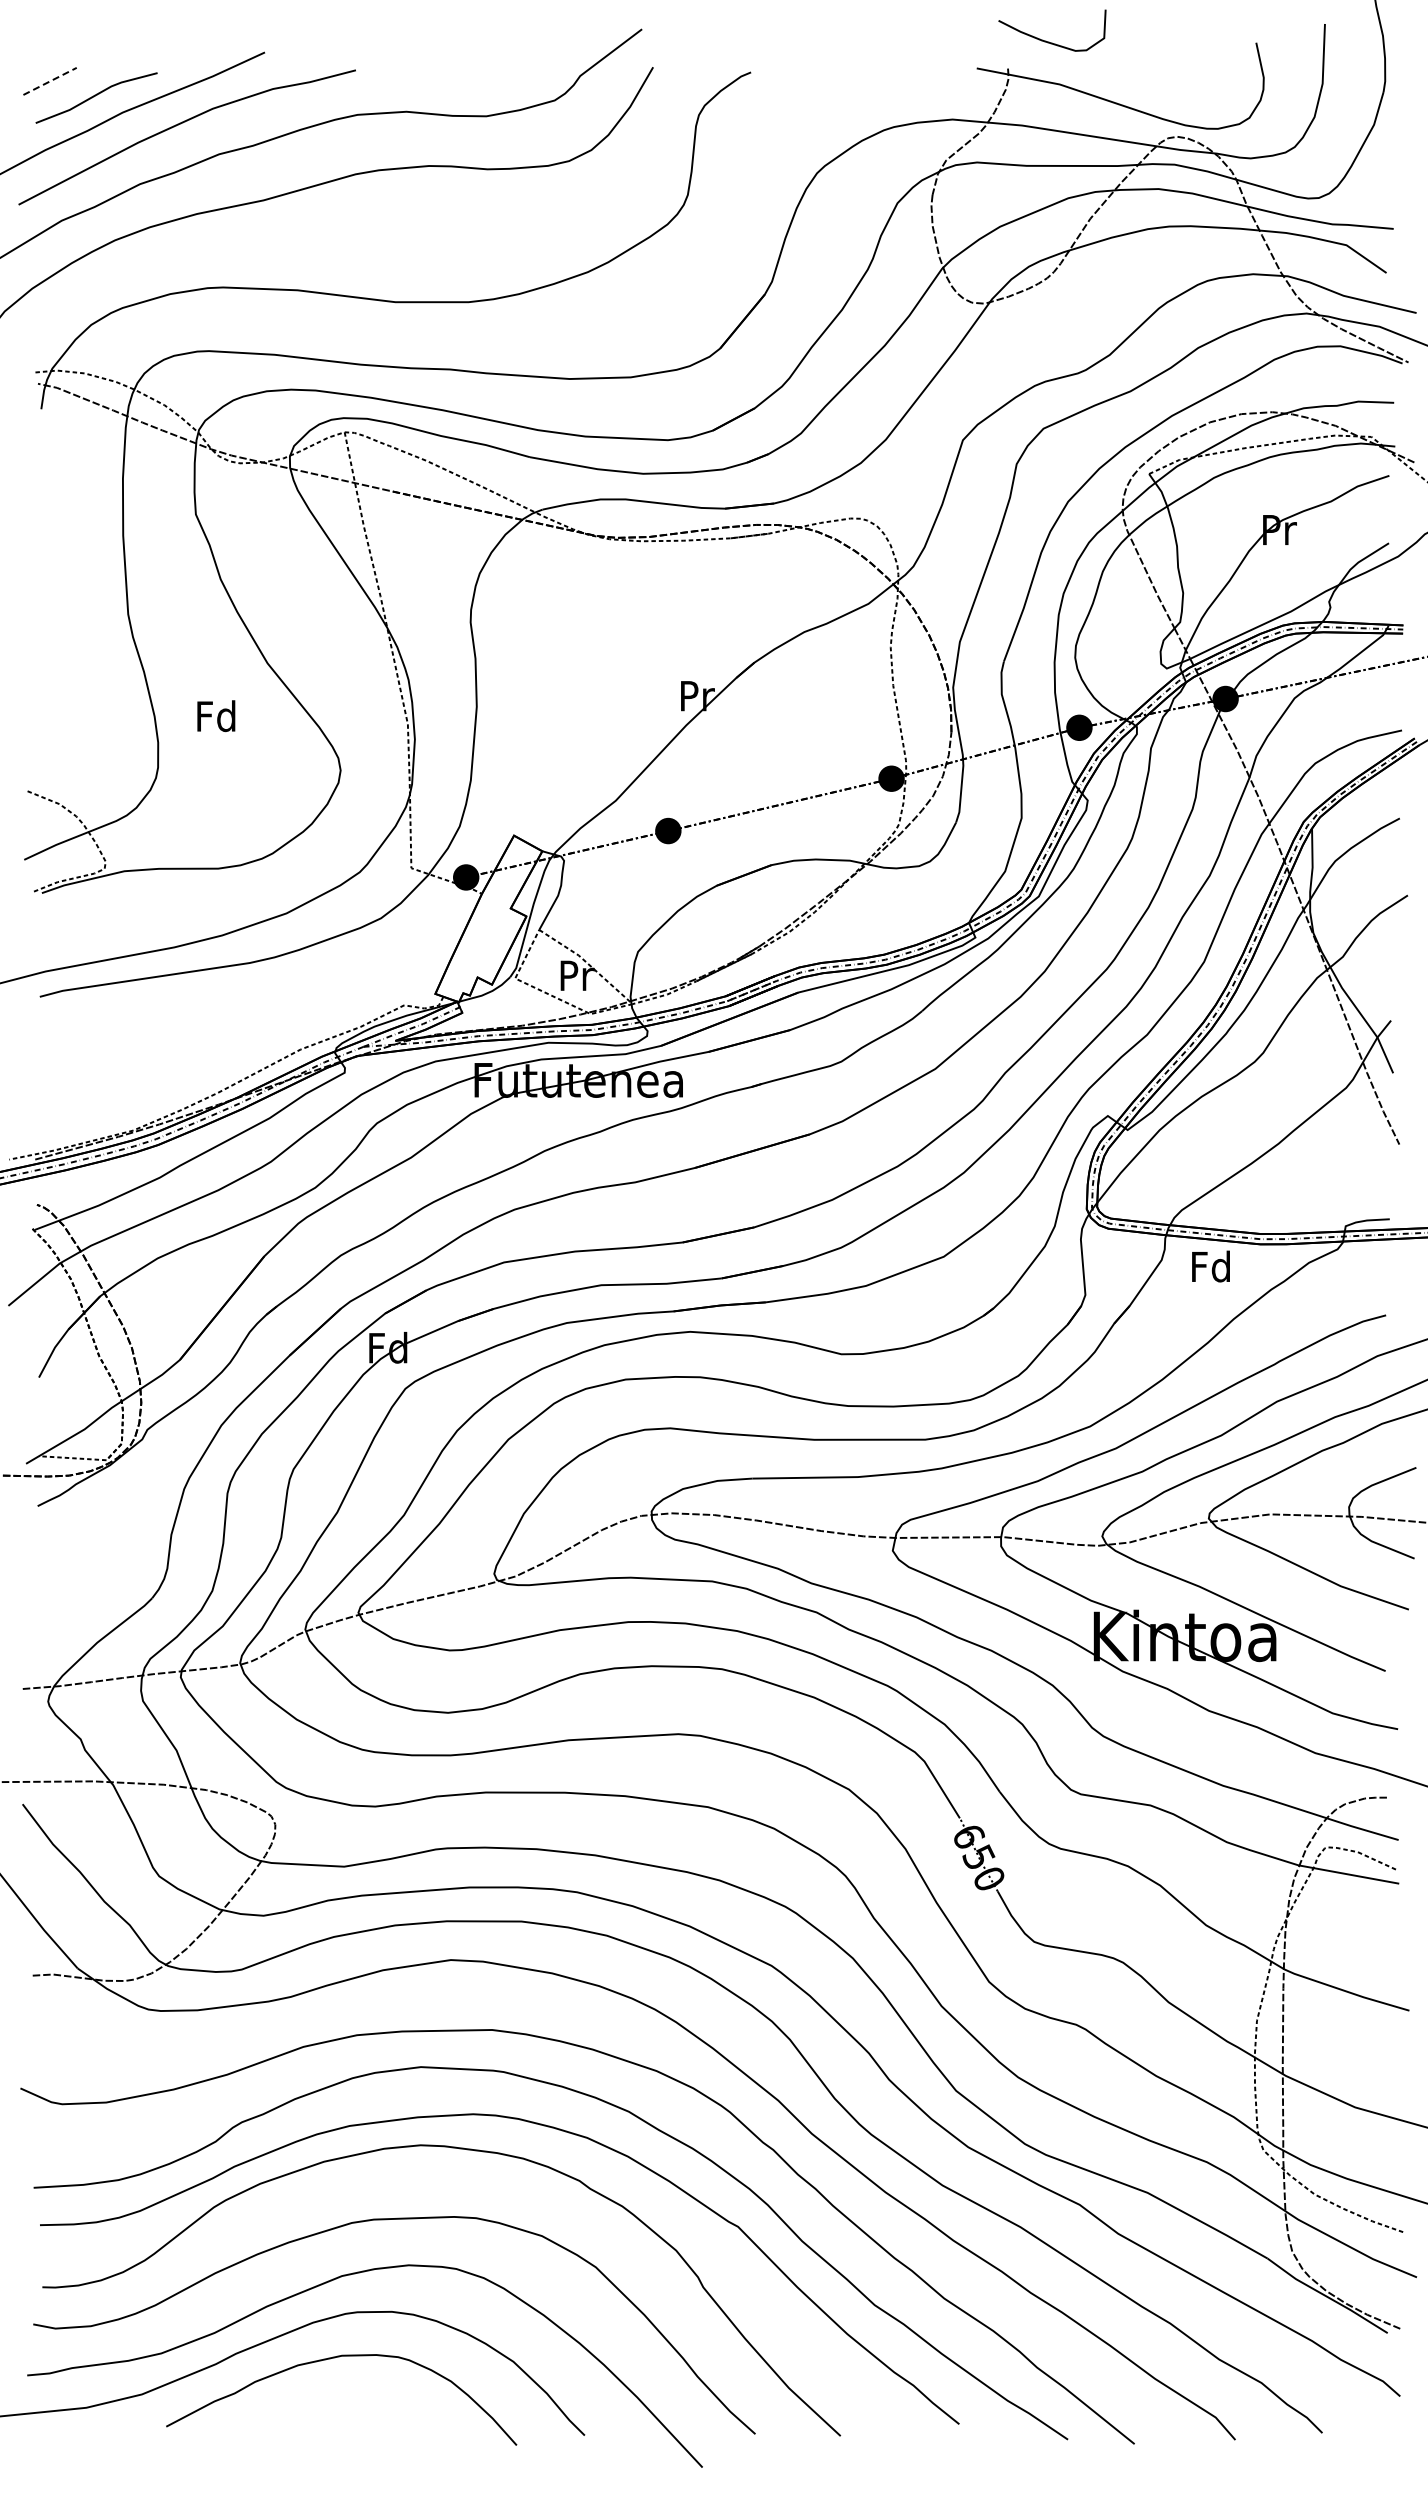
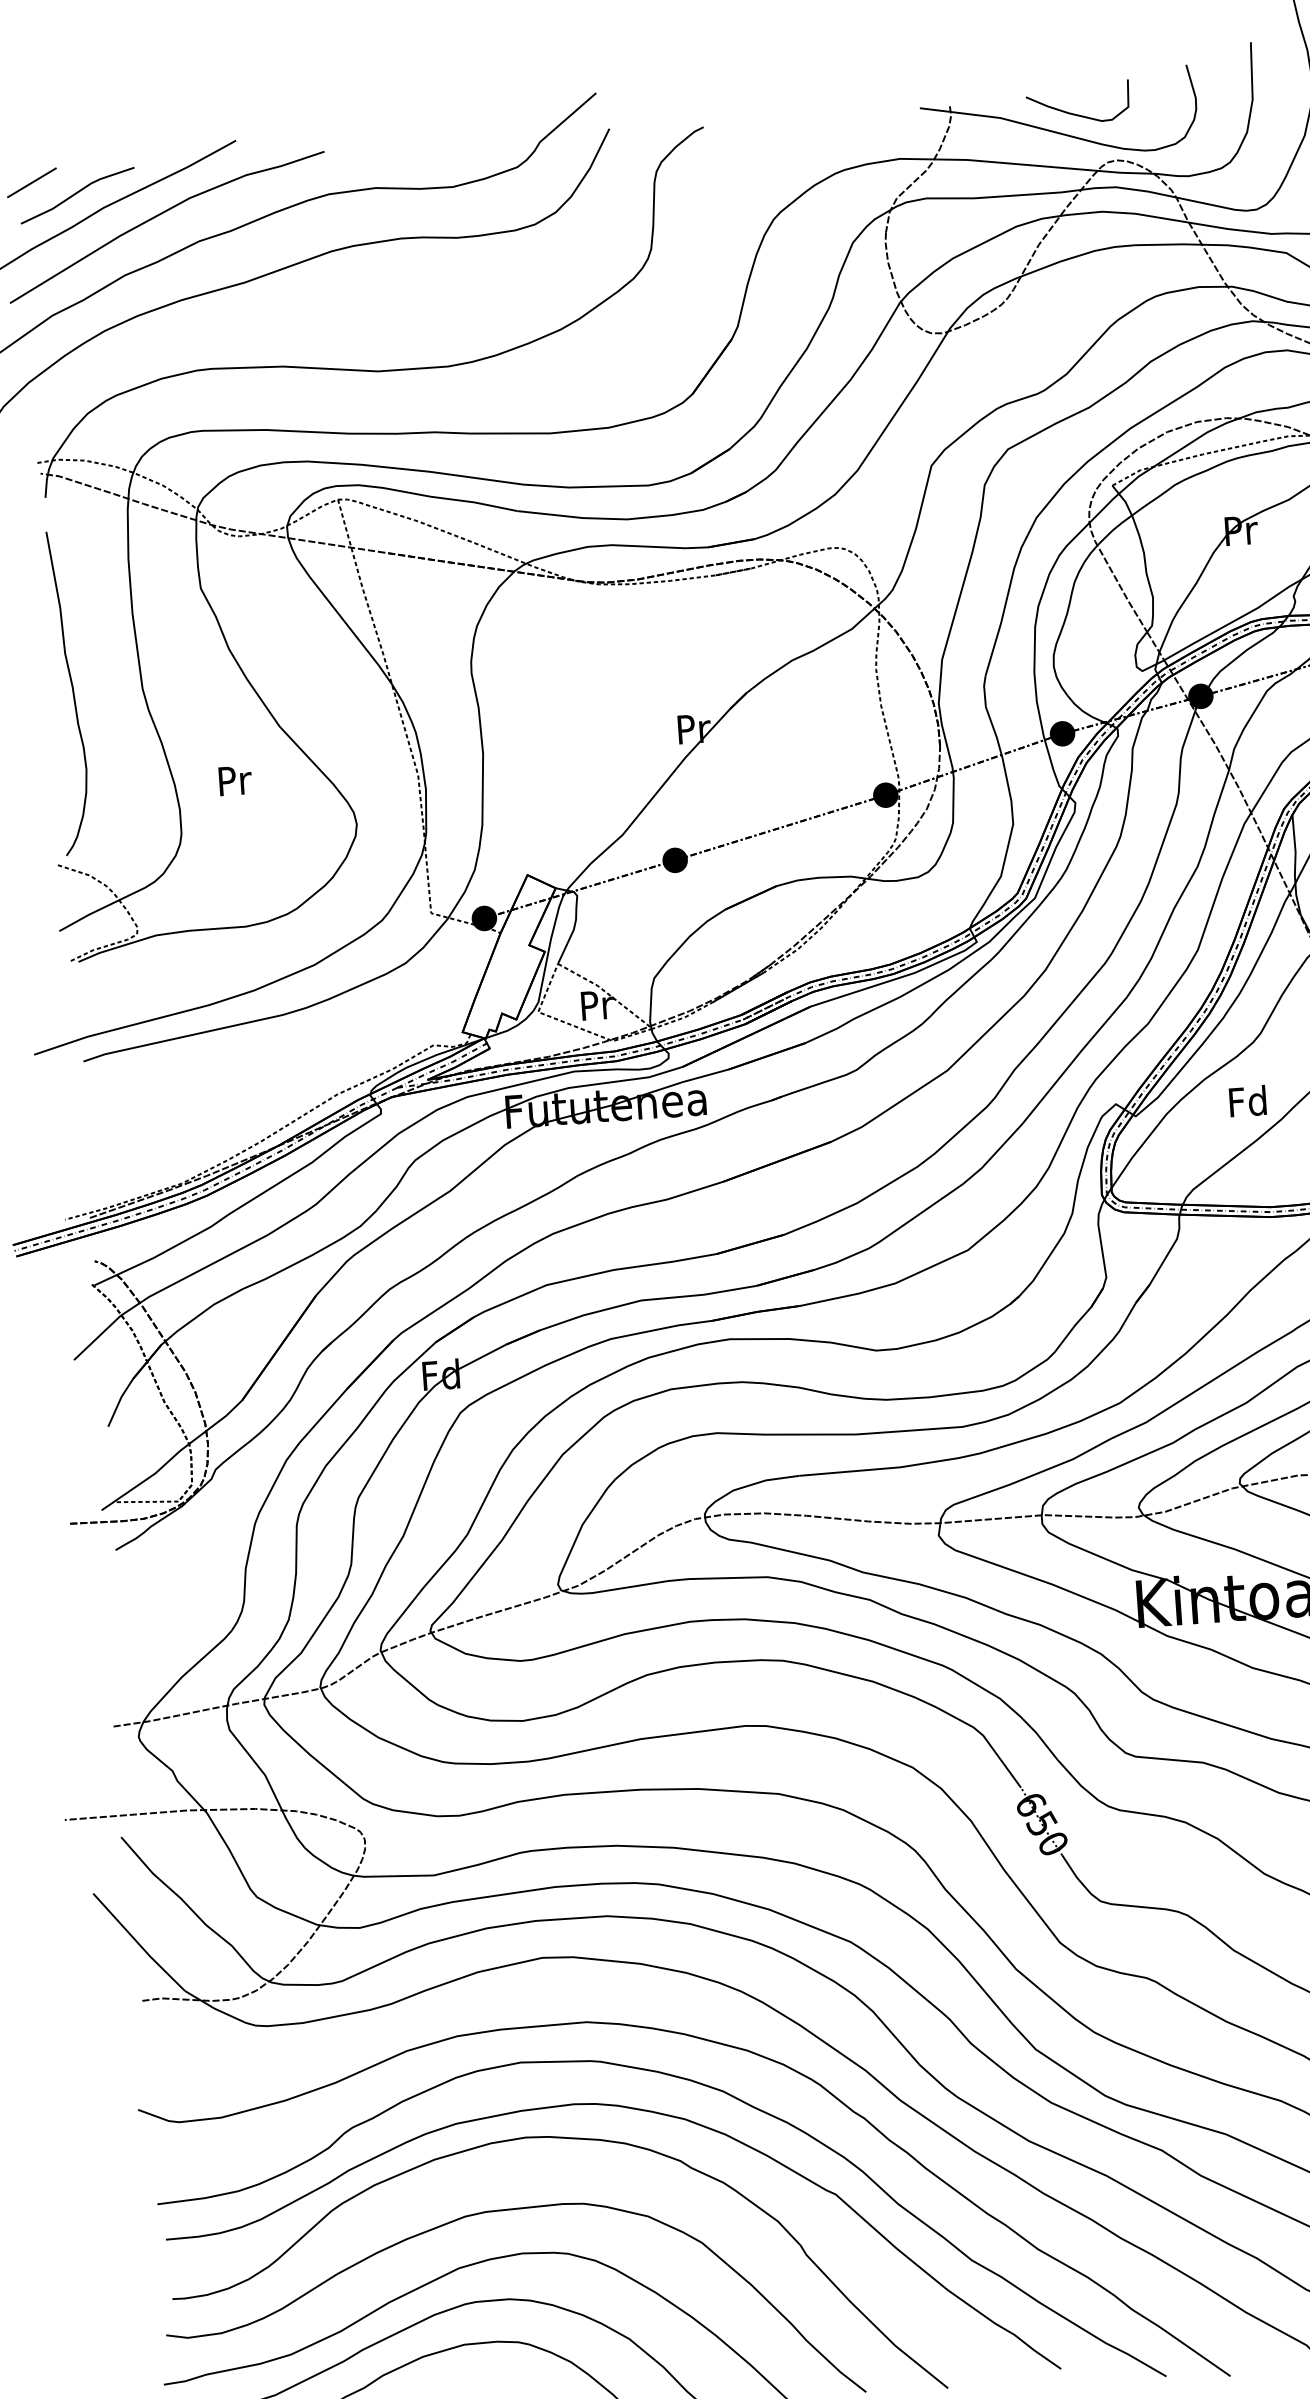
curve: (1049, 41) -> (1076, 113), moved
line: (50, 81) -> (32, 182), dashed -> solid
curve: (55, 613) -> (72, 692), added
text: (216, 716) -> (234, 780), Fd -> Pr
text: (1210, 1266) -> (1247, 1101), moved

